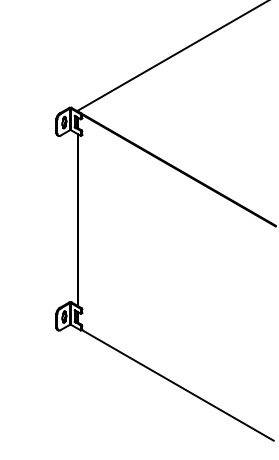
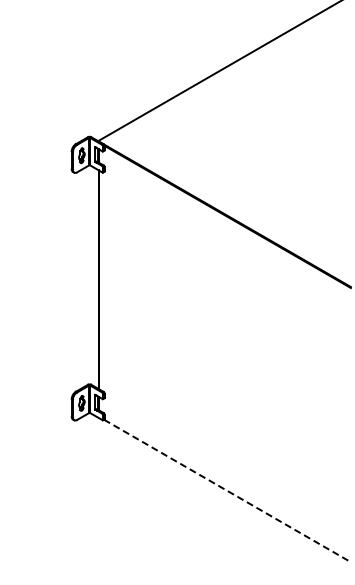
line: (177, 385) -> (226, 490), solid -> dashed

